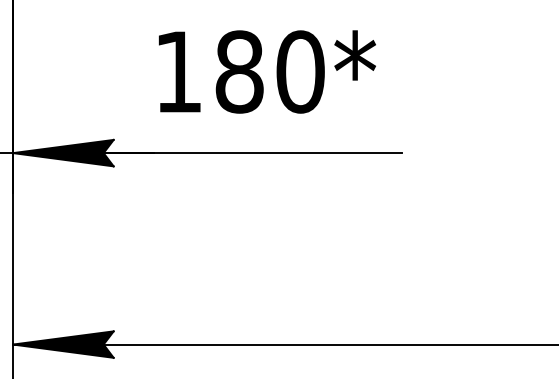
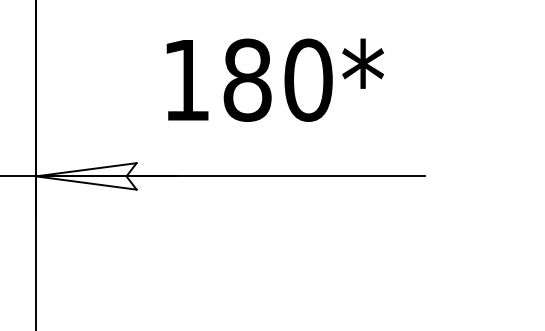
text: (266, 71) -> (274, 79), moved
fill: (63, 152) -> (86, 175), removed

